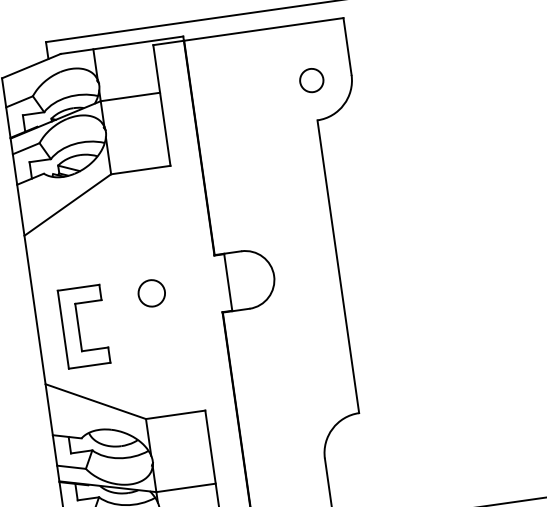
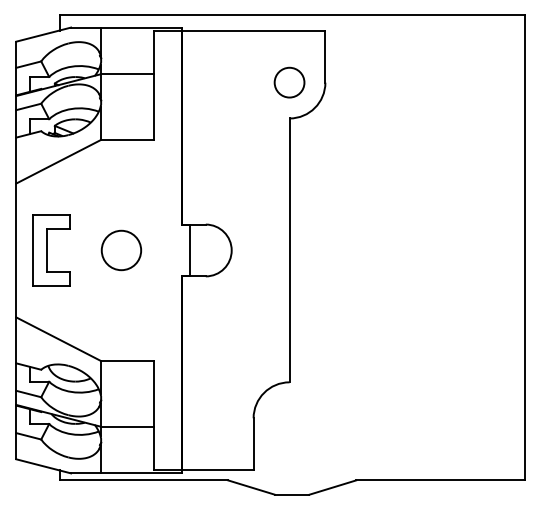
circle: (311, 80) -> (289, 82), size x1.43
circle: (151, 293) -> (121, 250), size x1.67
part: (84, 326) -> (51, 250), moved

